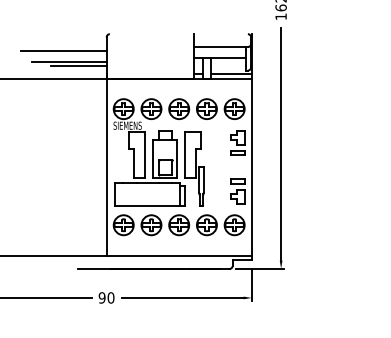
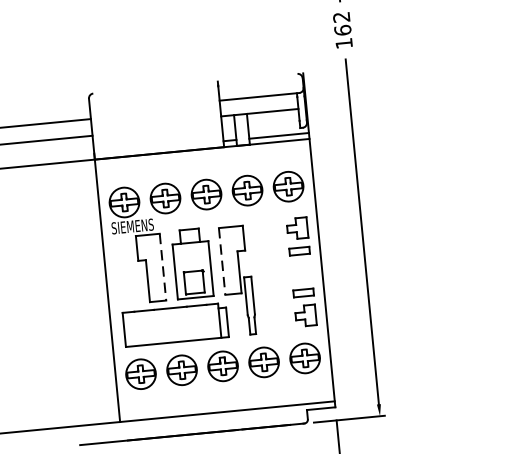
line: (78, 65) -> (51, 144), removed
line: (145, 154) -> (163, 266), solid -> dashed
line: (185, 154) -> (222, 260), solid -> dashed

